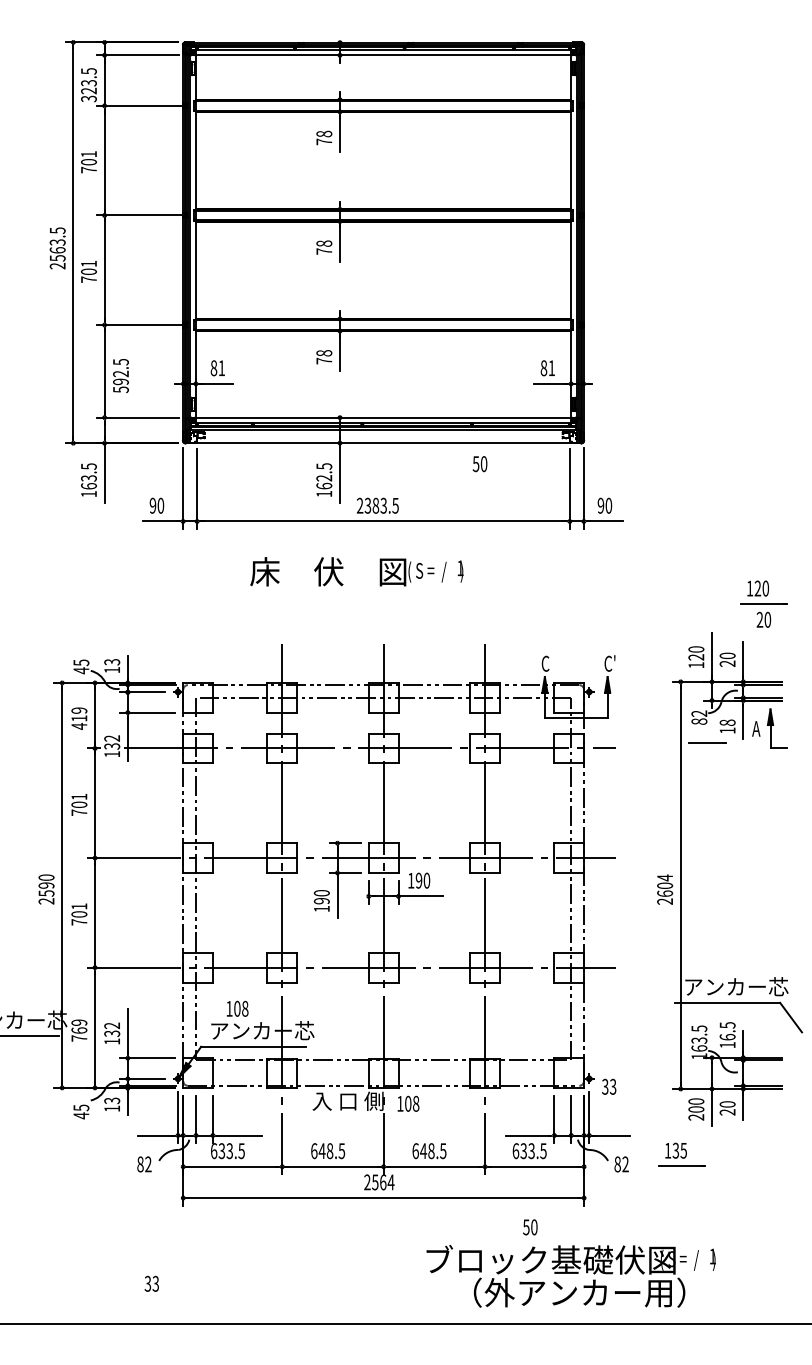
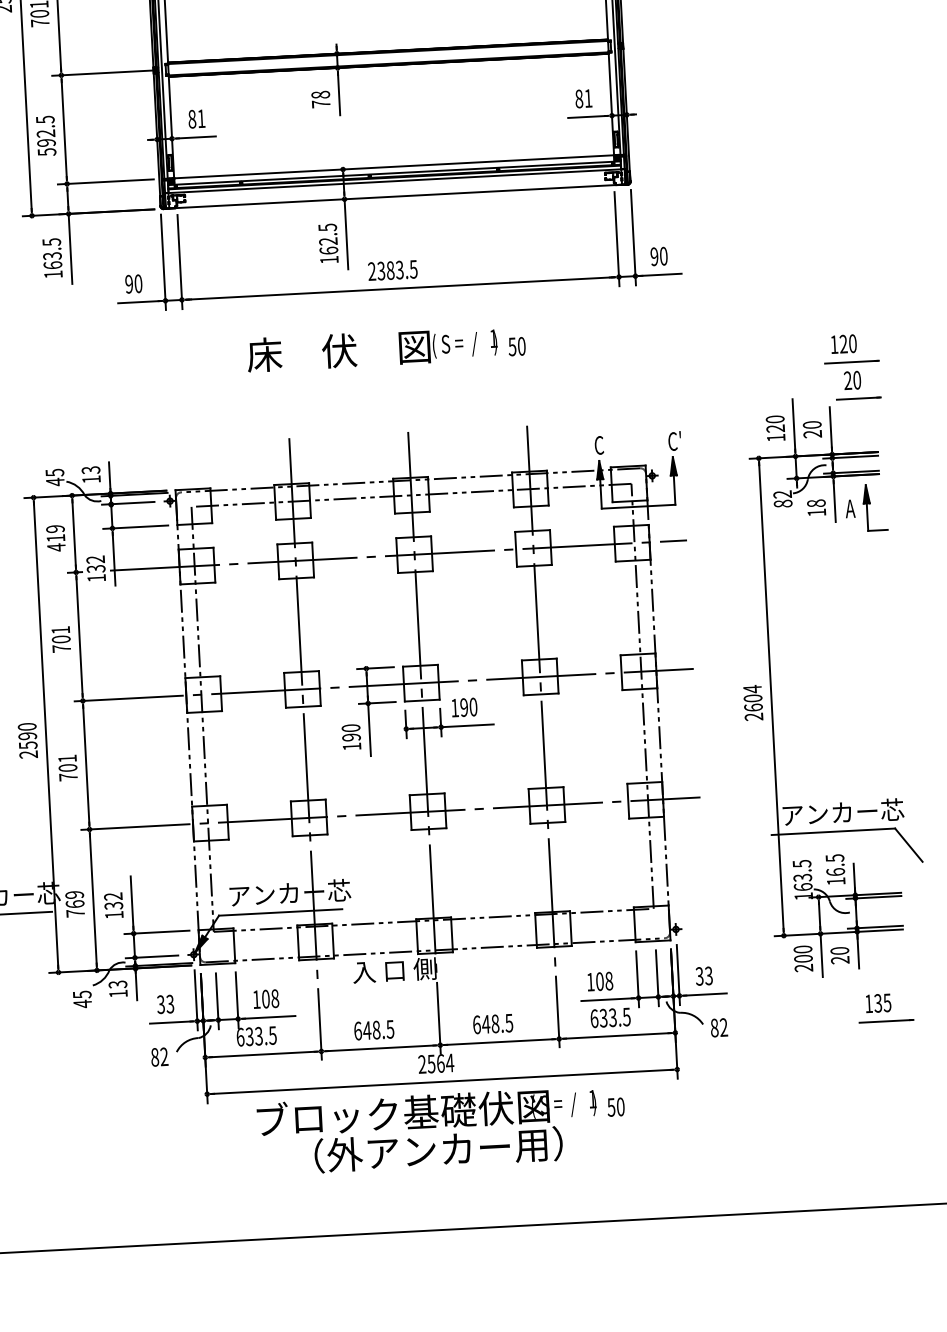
text: (120, 375) -> (45, 135), moved
text: (479, 464) -> (516, 347), moved
line: (707, 742) -> (858, 398), moved
text: (237, 1008) -> (266, 998), moved
text: (609, 1086) -> (704, 975), moved
text: (408, 1103) -> (600, 981), moved
part: (681, 1154) -> (884, 1007), moved
text: (570, 1276) -> (427, 1131), moved
text: (151, 1283) -> (165, 1004), moved

